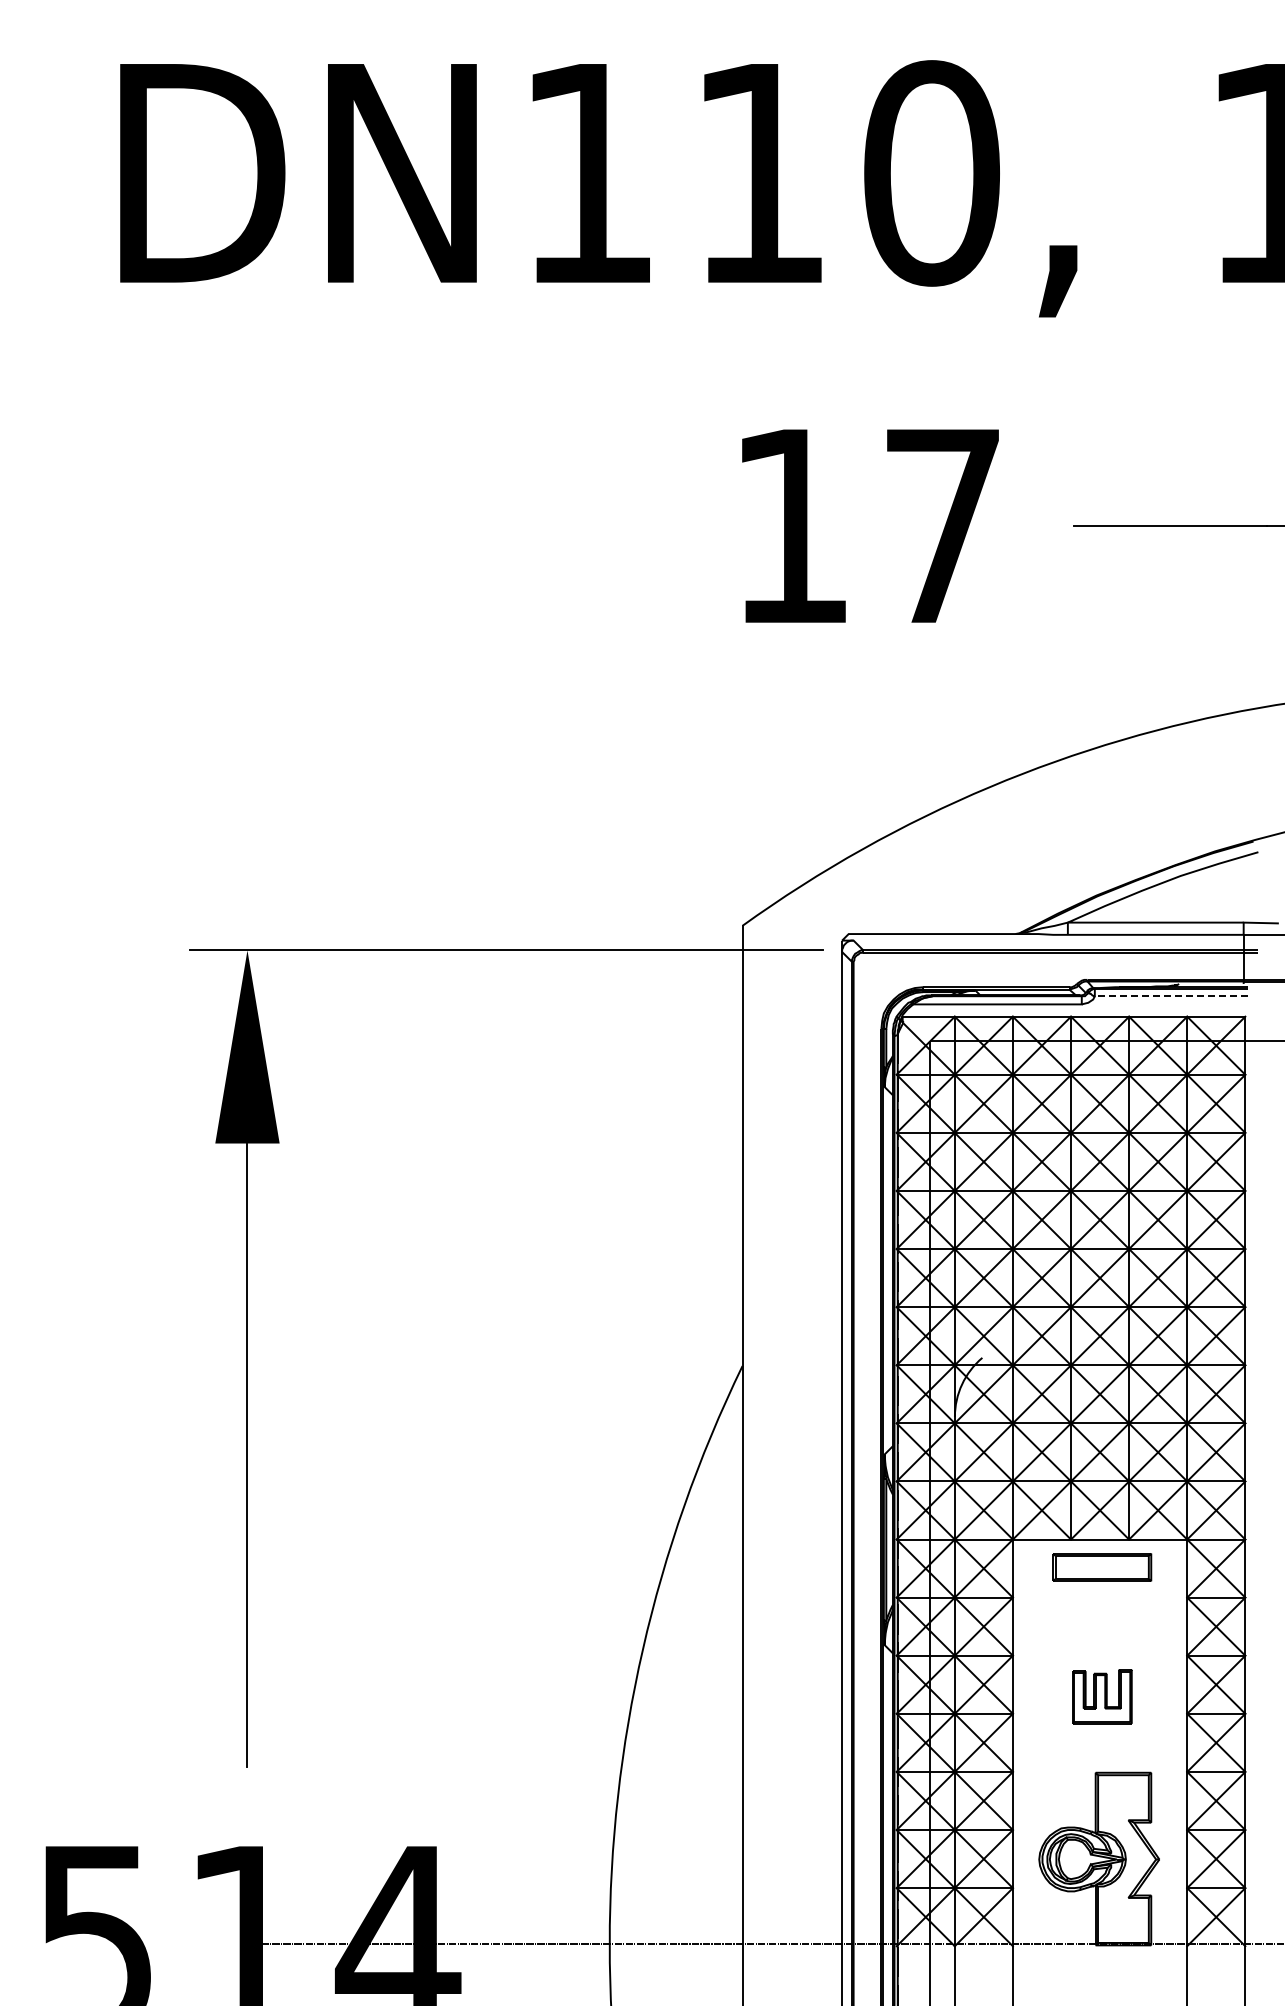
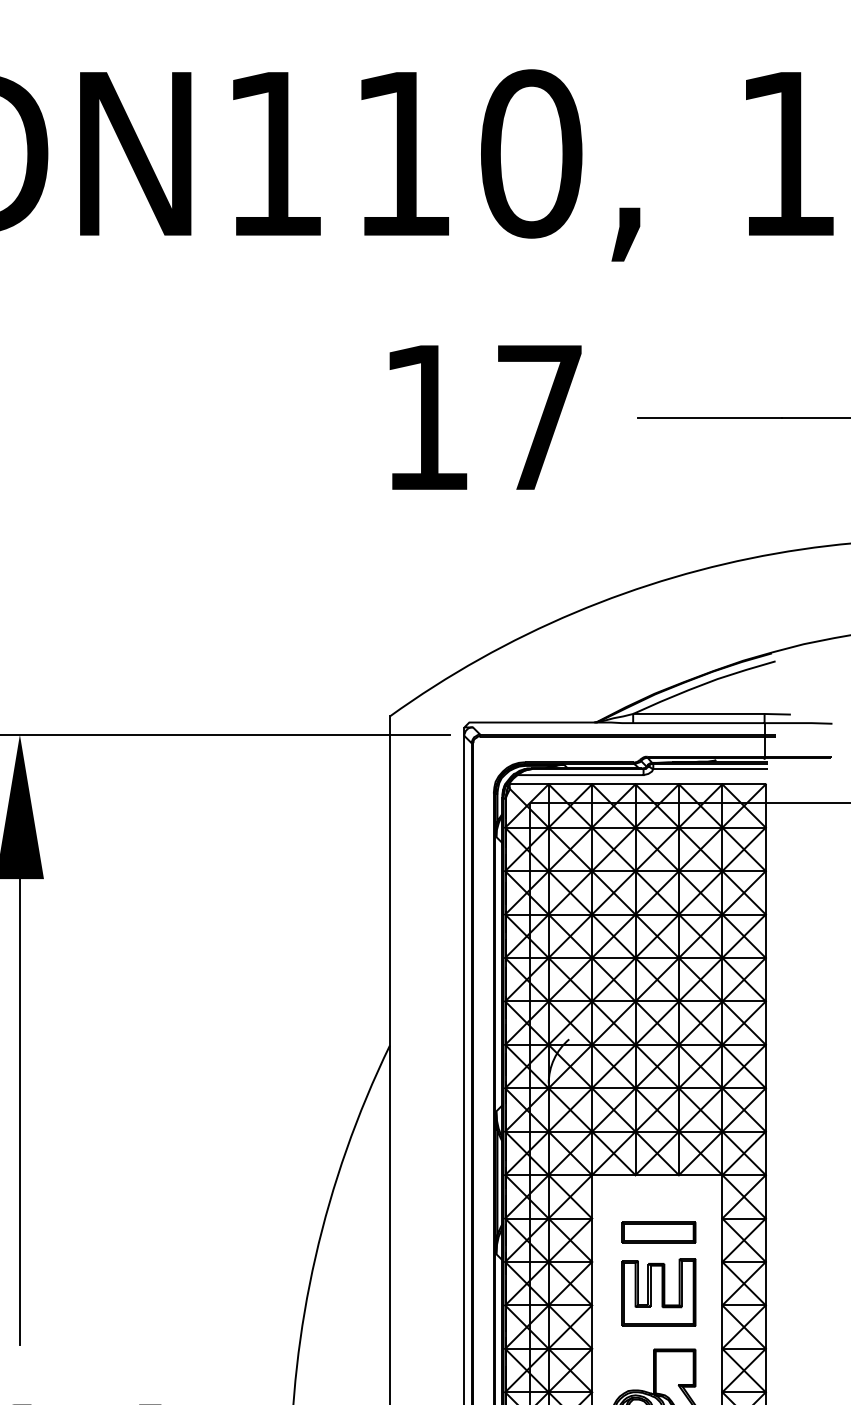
line: (1170, 996) -> (709, 769), dashed -> solid
part: (1102, 1567) -> (659, 1232), moved
part: (1102, 1696) -> (659, 1292), size x1.67

